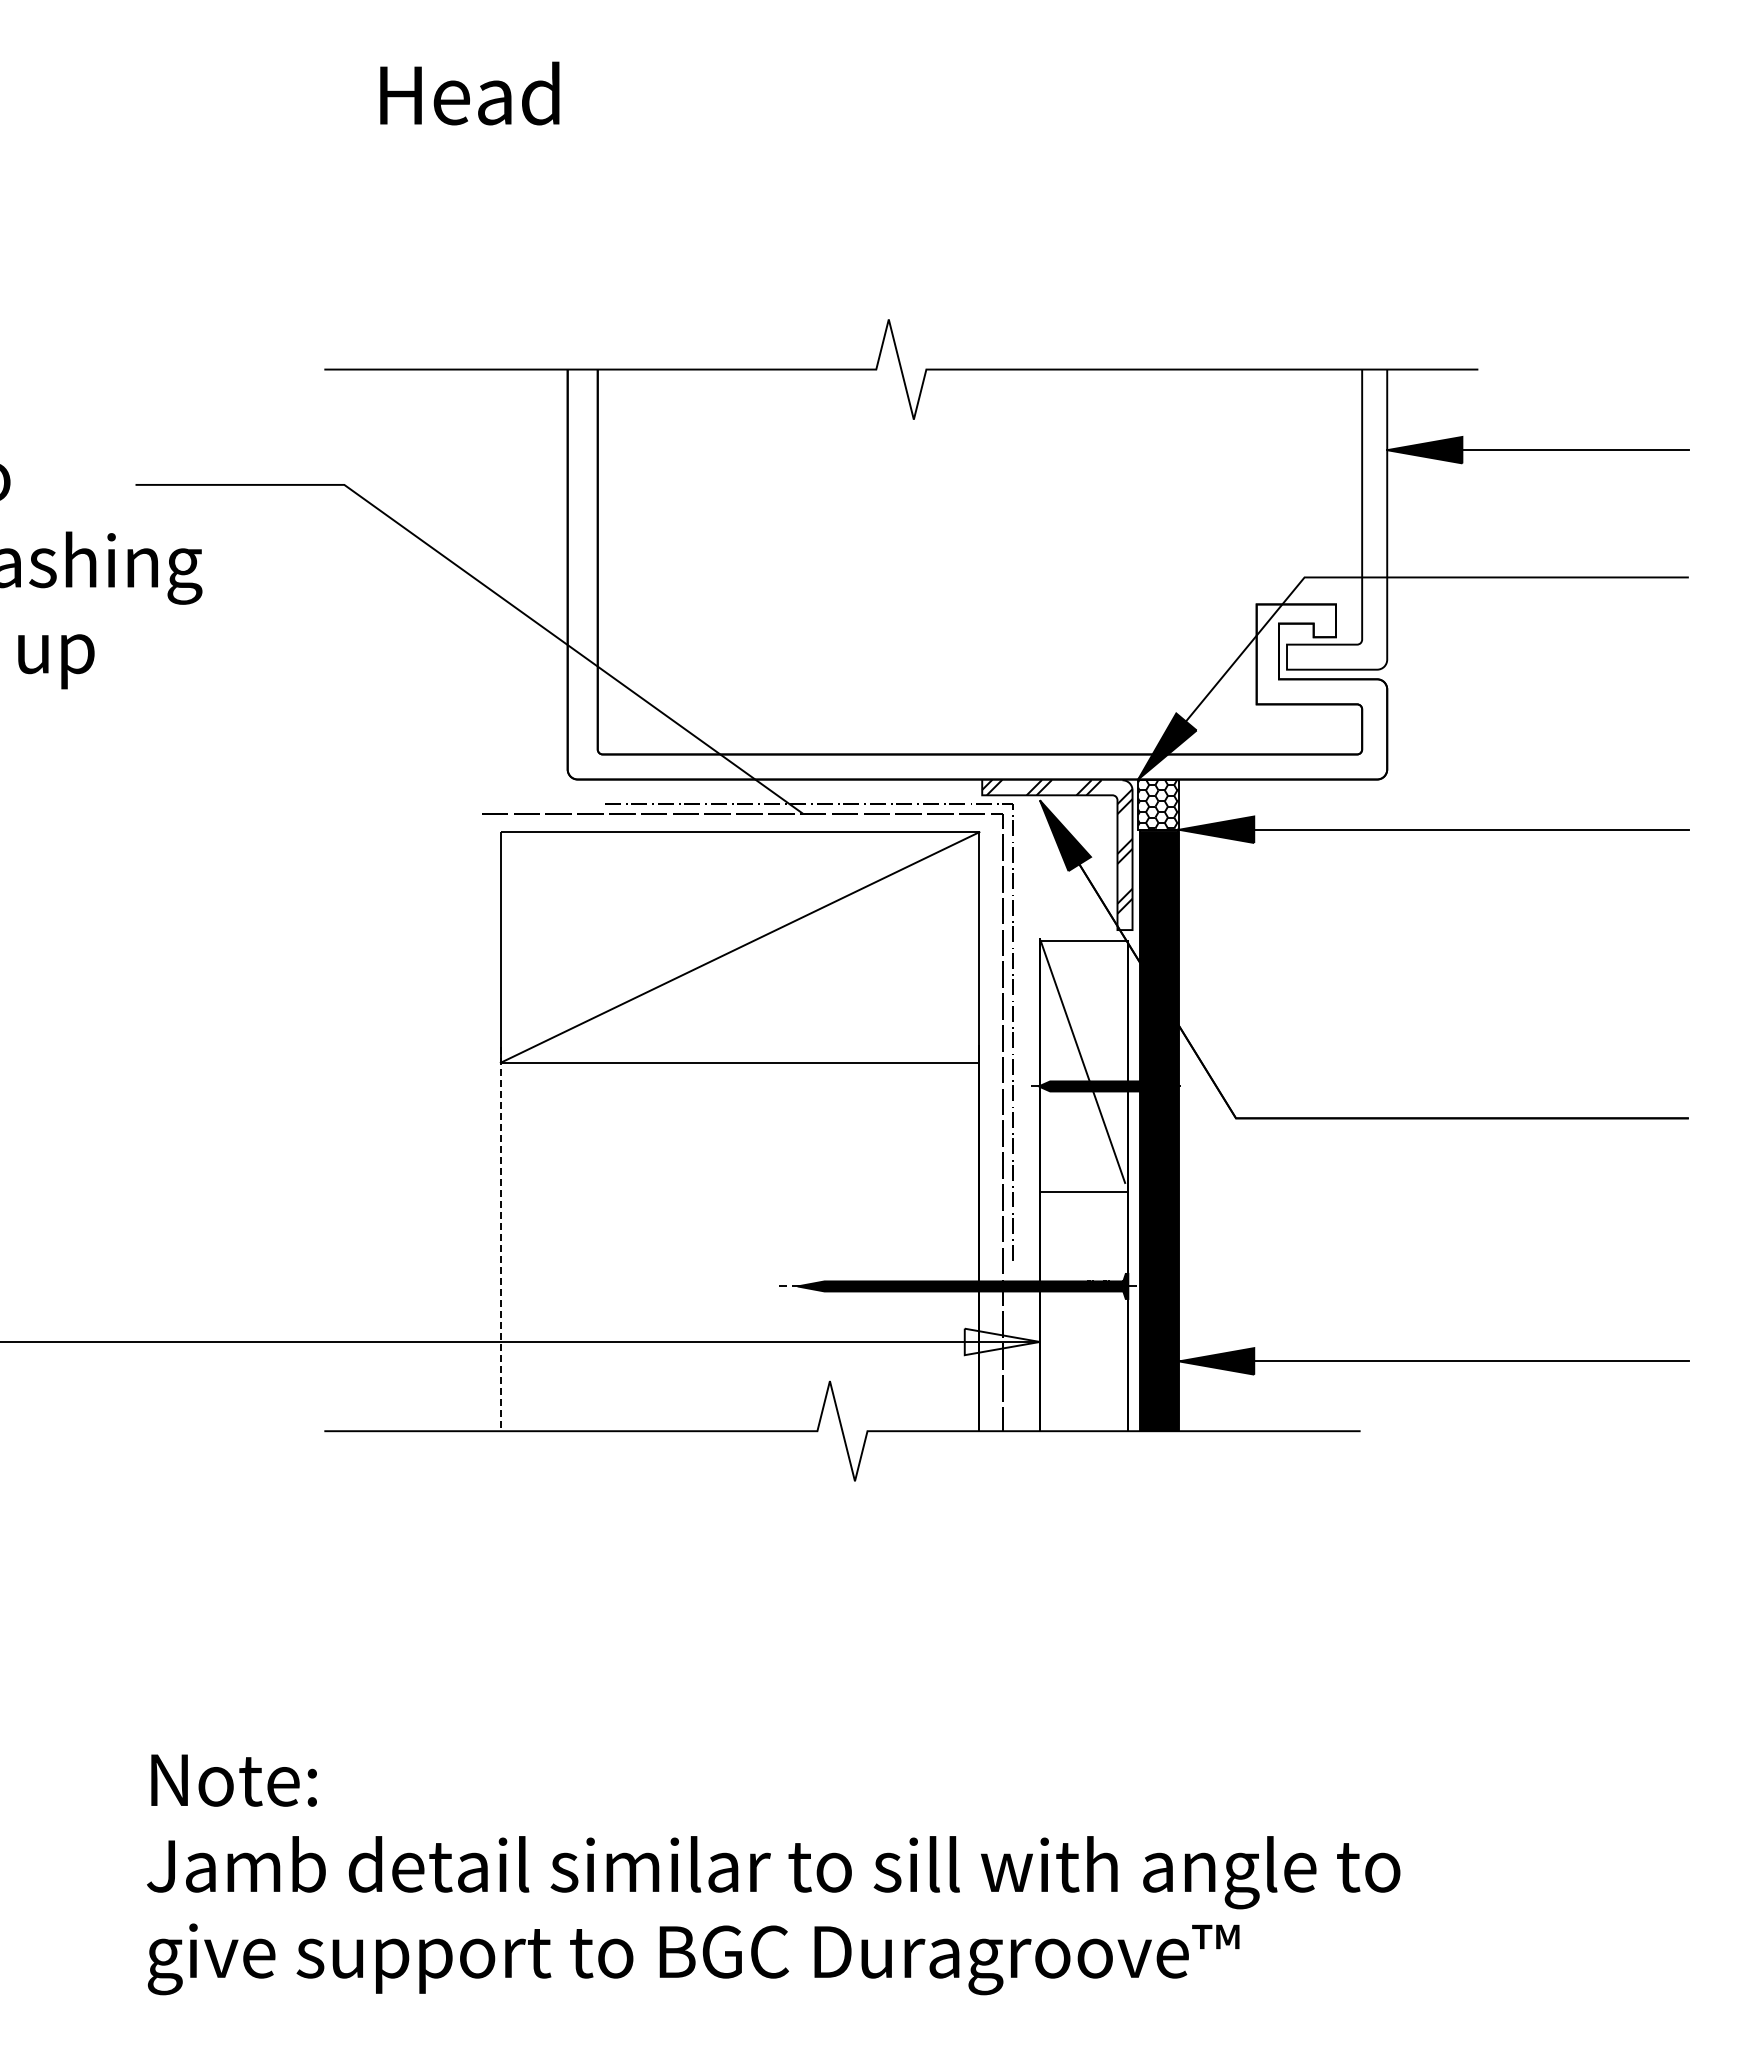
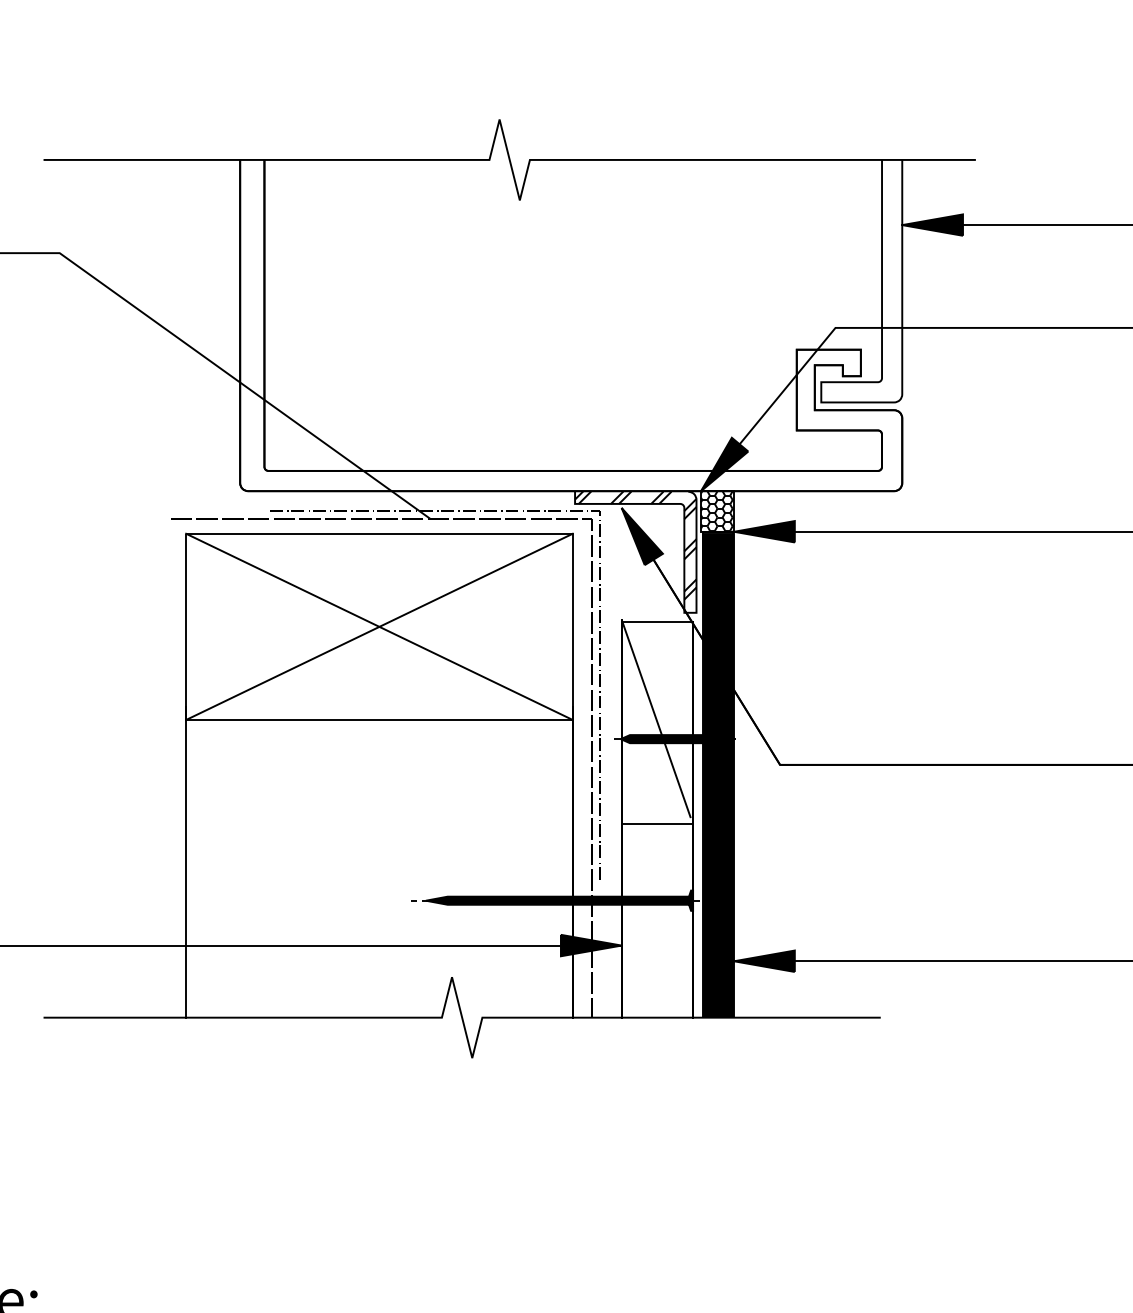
line: (739, 947) -> (378, 626), added
line: (500, 1239) -> (185, 862), dashed -> solid
fill: (1001, 1341) -> (590, 945), added

